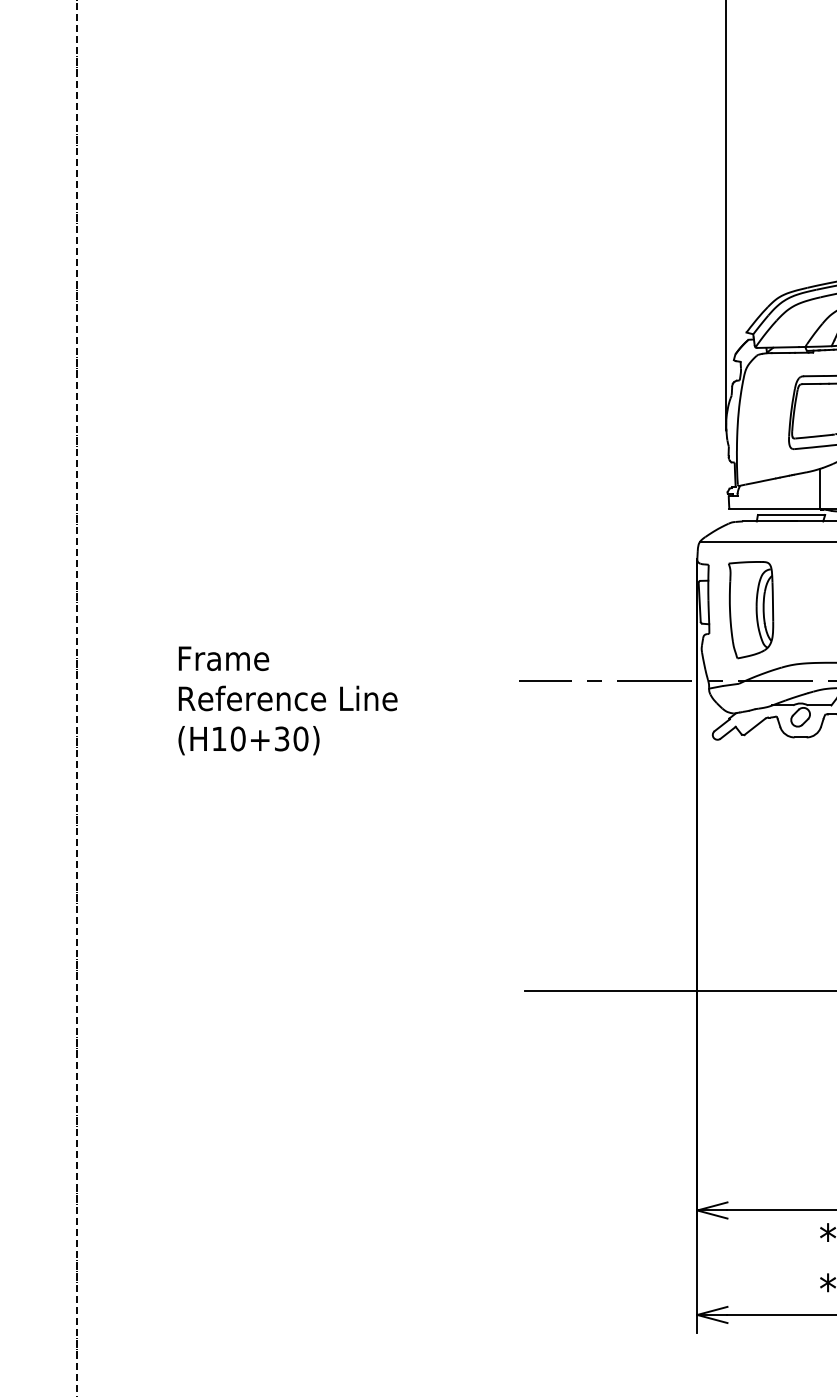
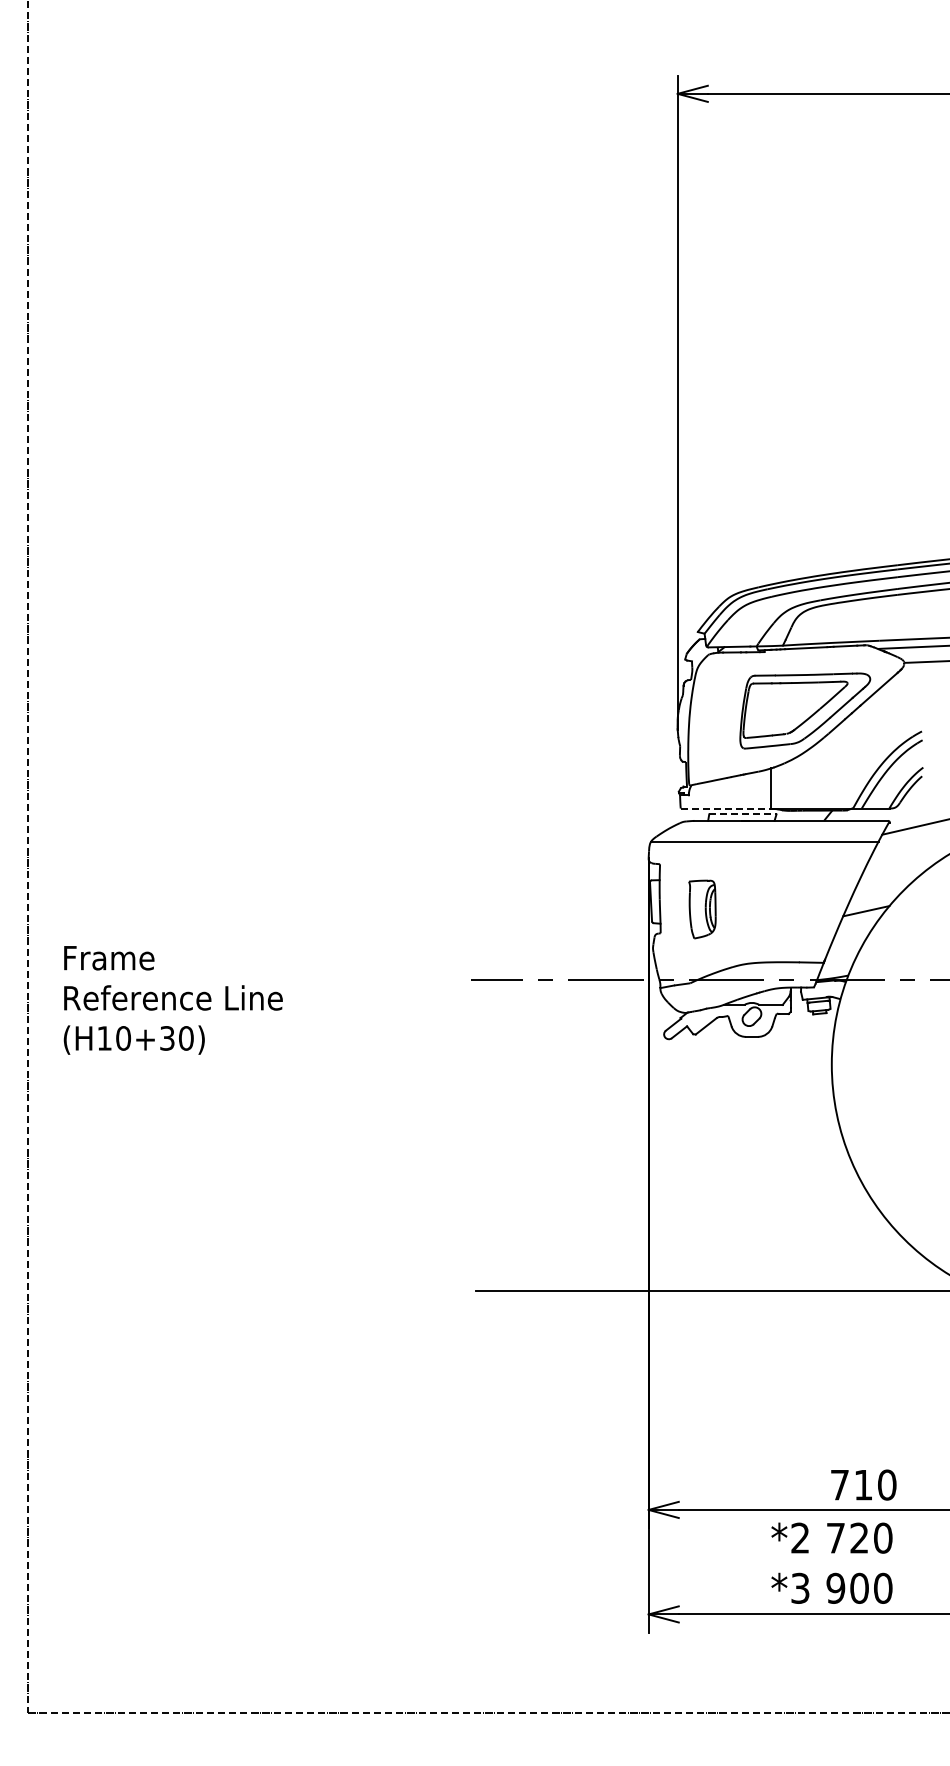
line: (775, 509) -> (726, 808), solid -> dashed
line: (791, 515) -> (742, 814), solid -> dashed
part: (751, 610) -> (702, 909), size x0.6
text: (287, 701) -> (172, 1000), moved

